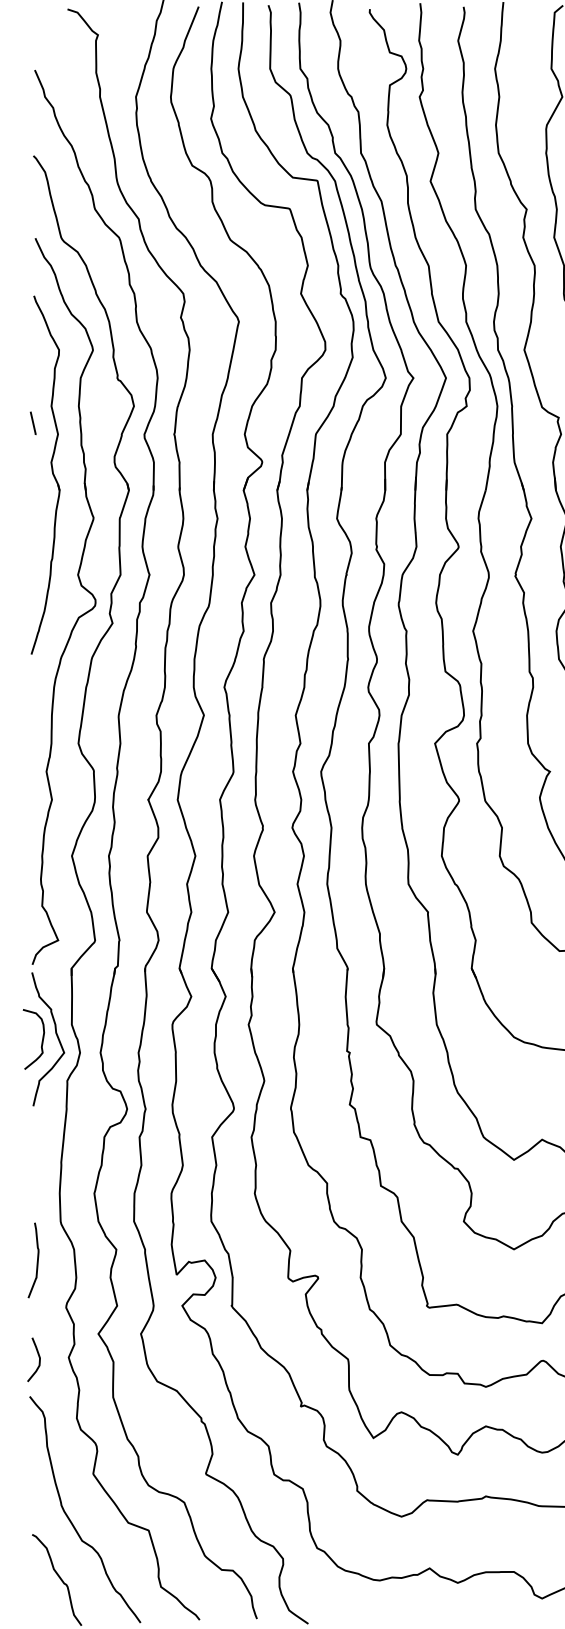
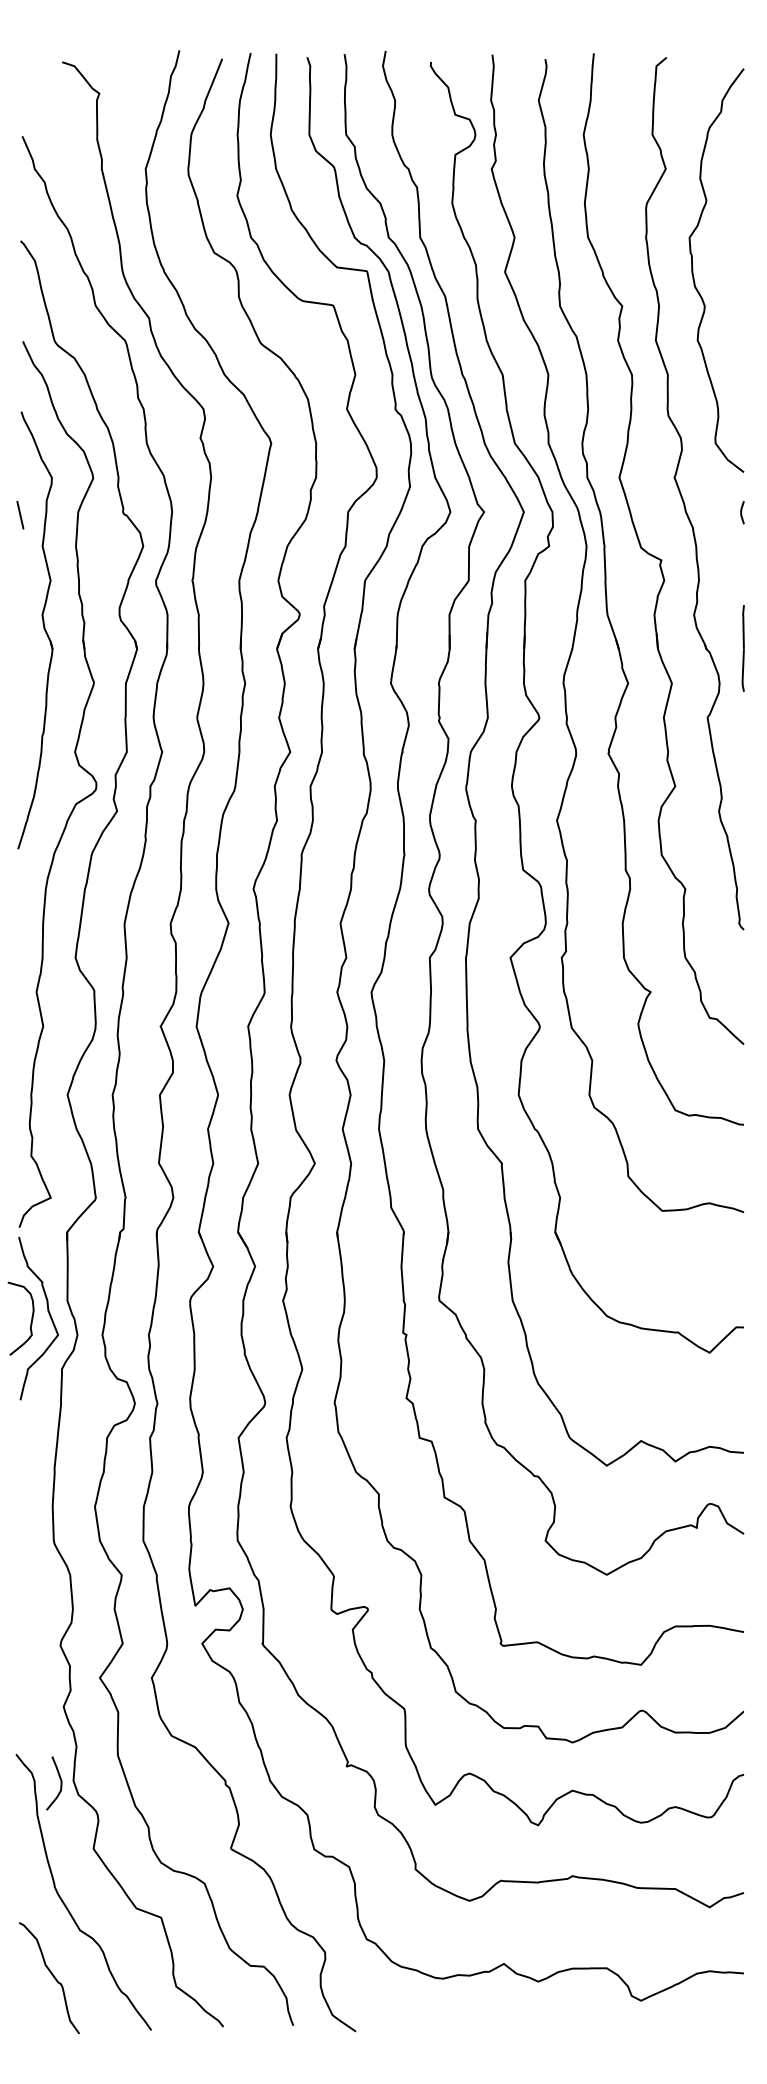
line: (33, 423) -> (20, 515), moved
curve: (37, 1260) -> (25, 1588), removed
curve: (39, 1359) -> (60, 1783), moved

